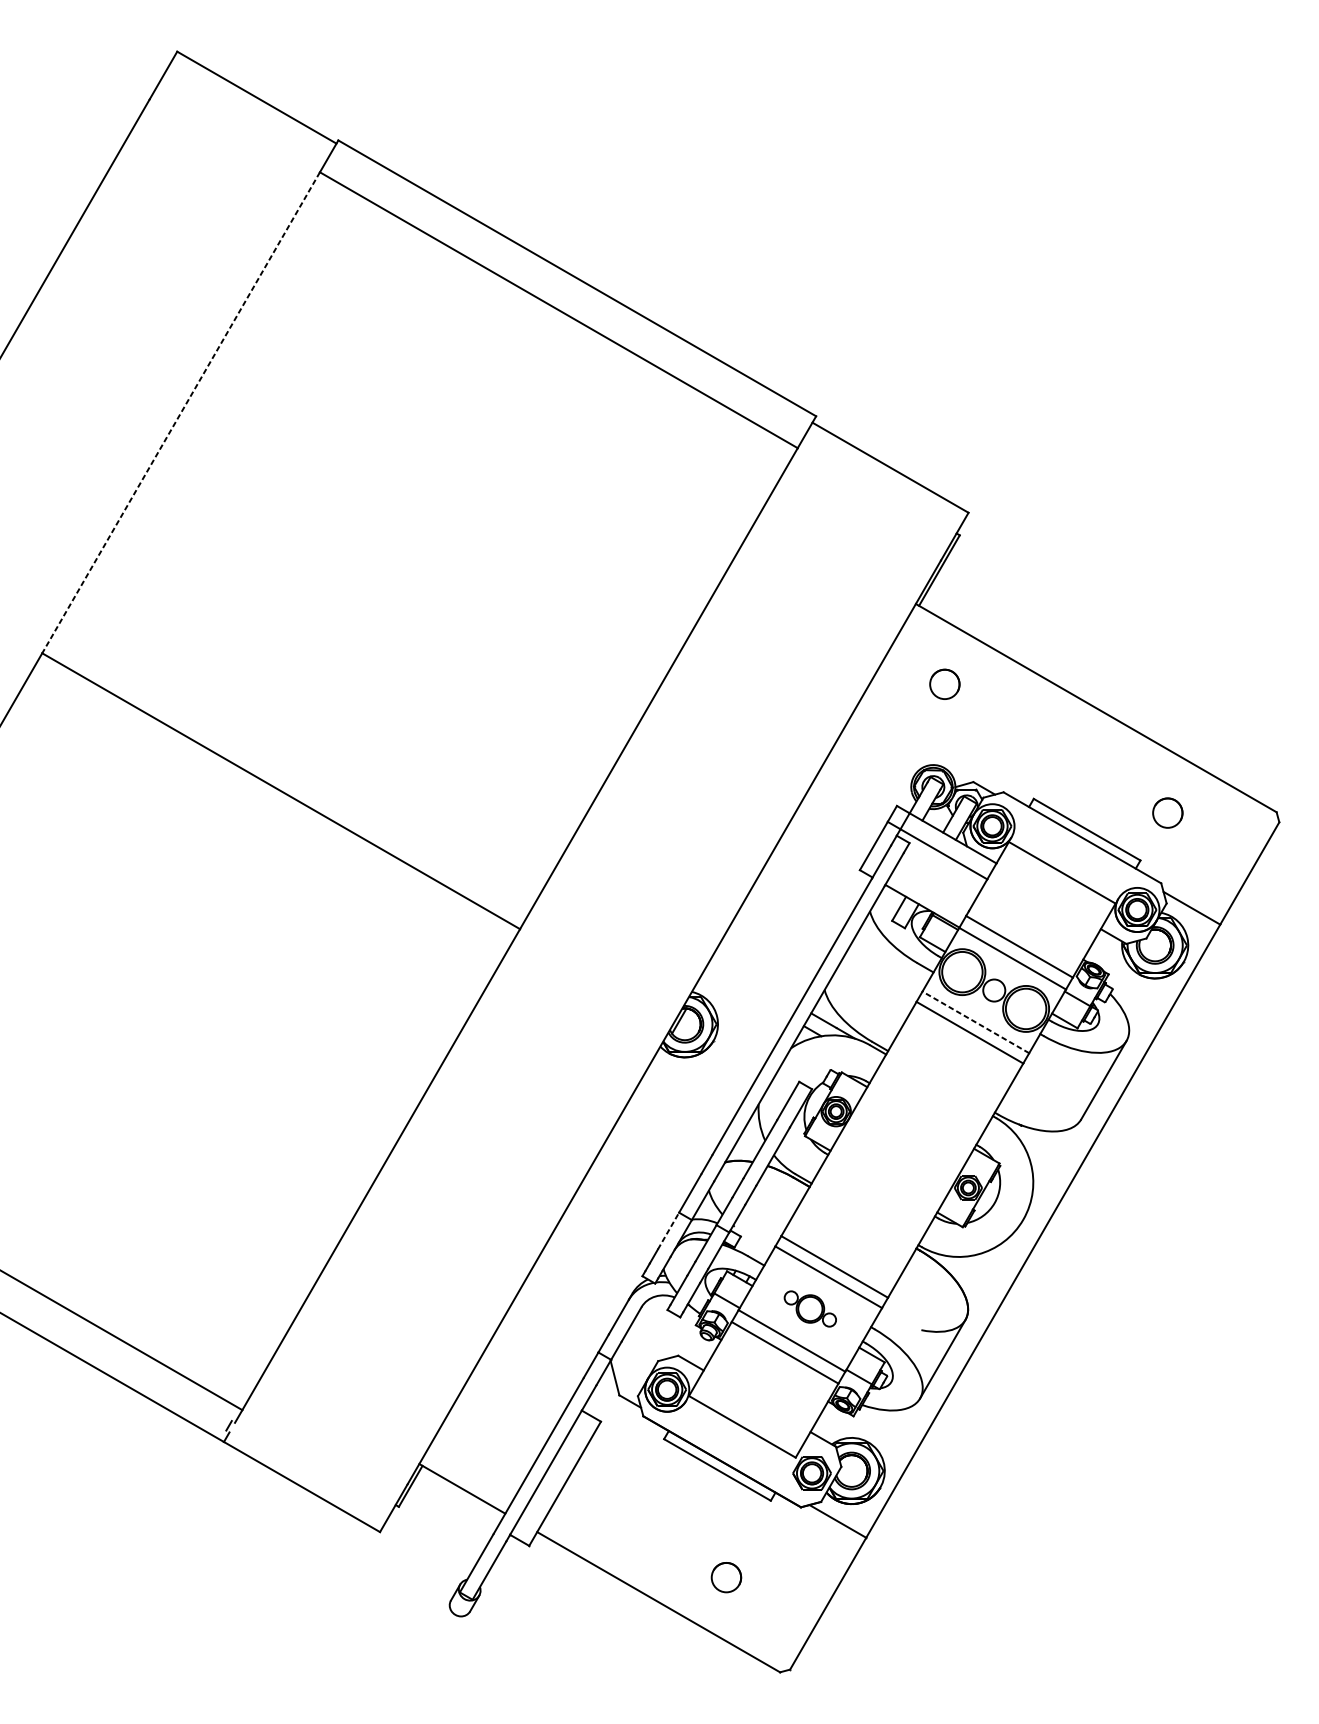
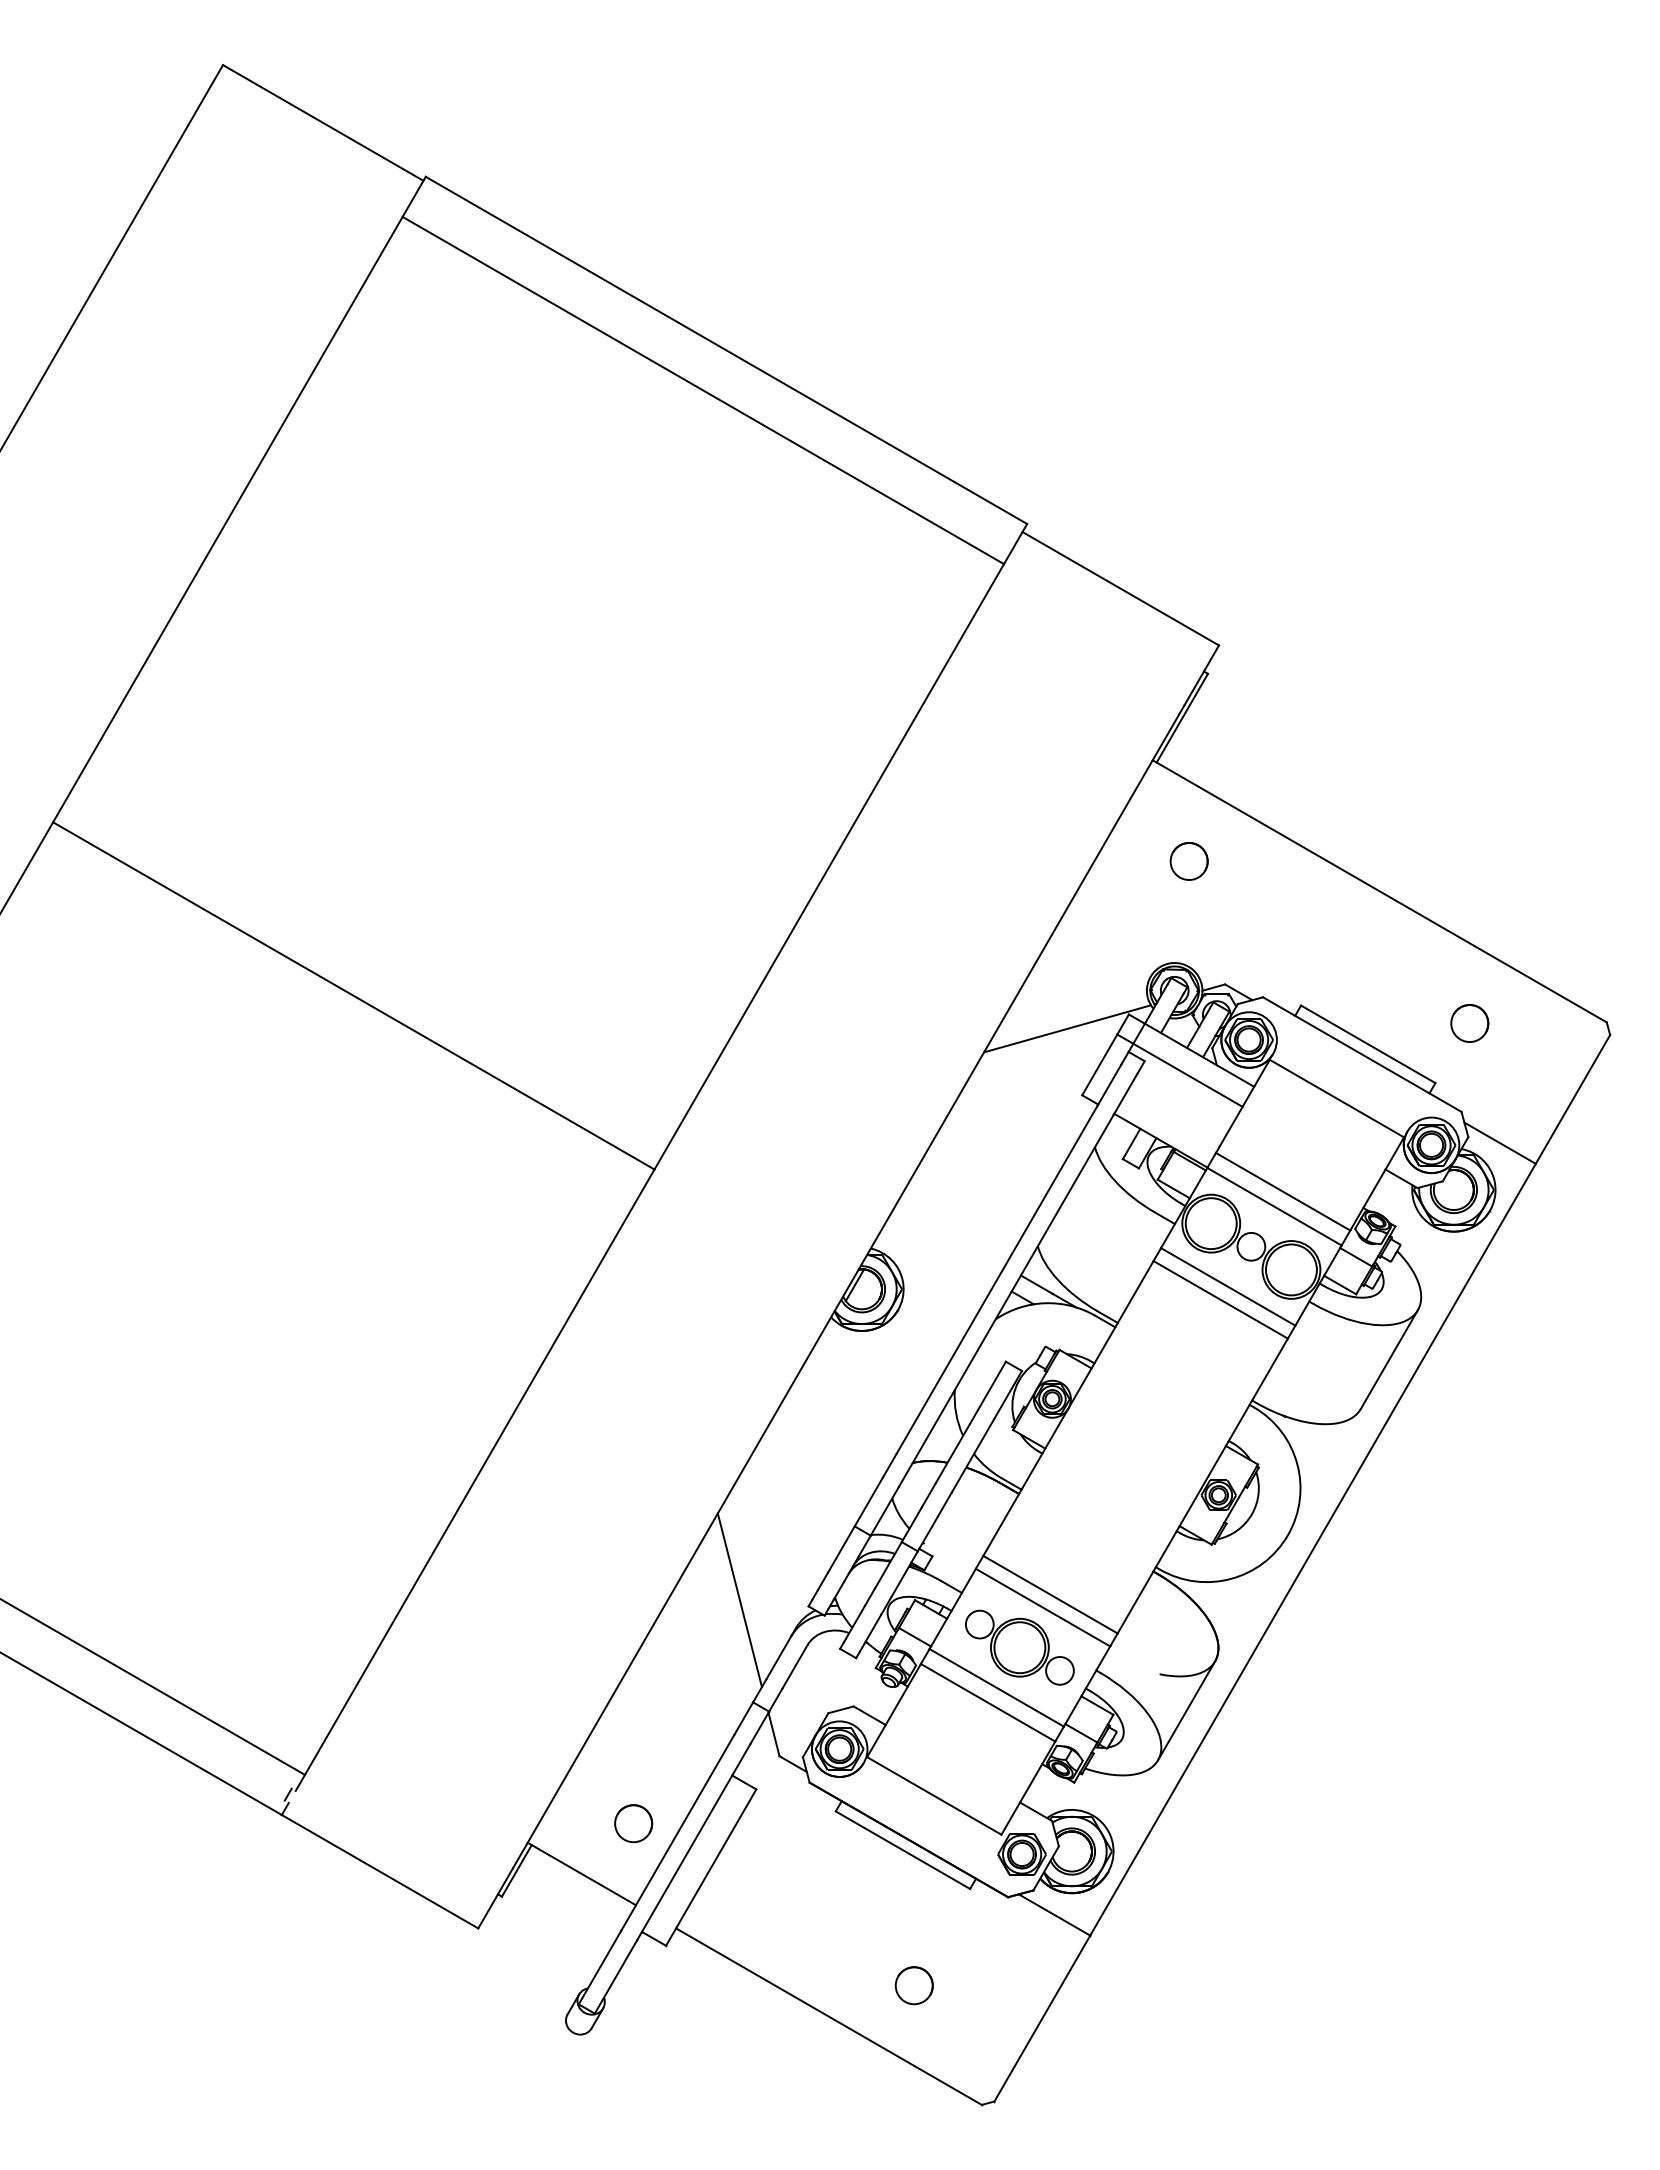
line: (180, 412) -> (227, 519), dashed -> solid
line: (848, 817) -> (1067, 1028), added
line: (976, 1022) -> (1228, 1286), dashed -> solid
line: (668, 1231) -> (841, 1549), dashed -> solid
line: (587, 1271) -> (739, 1600), added
part: (810, 1308) -> (1019, 1647), size x1.67
circle: (503, 1448) -> (633, 1823), added

